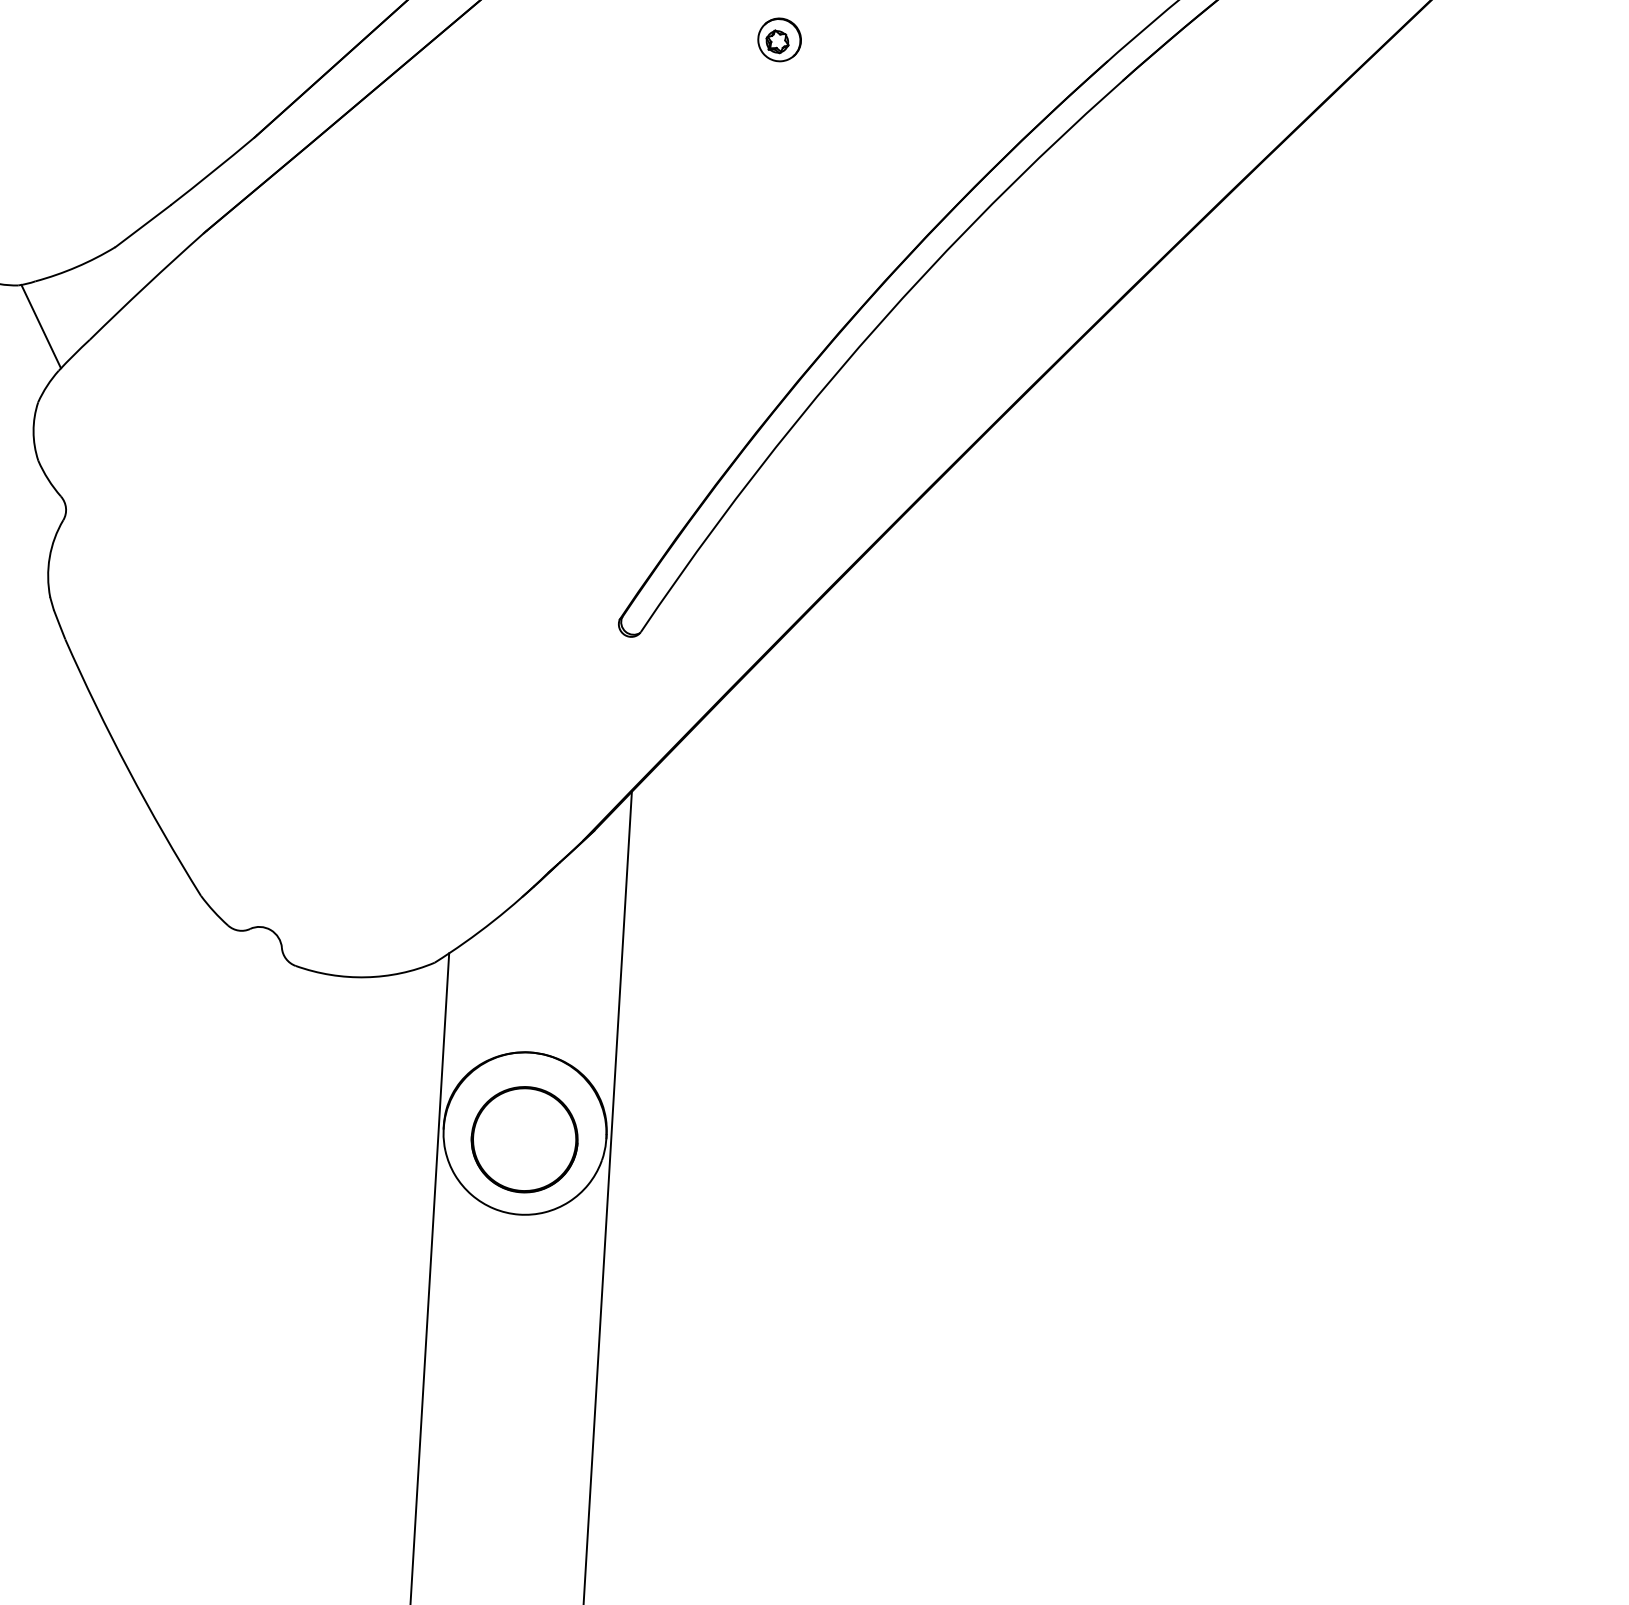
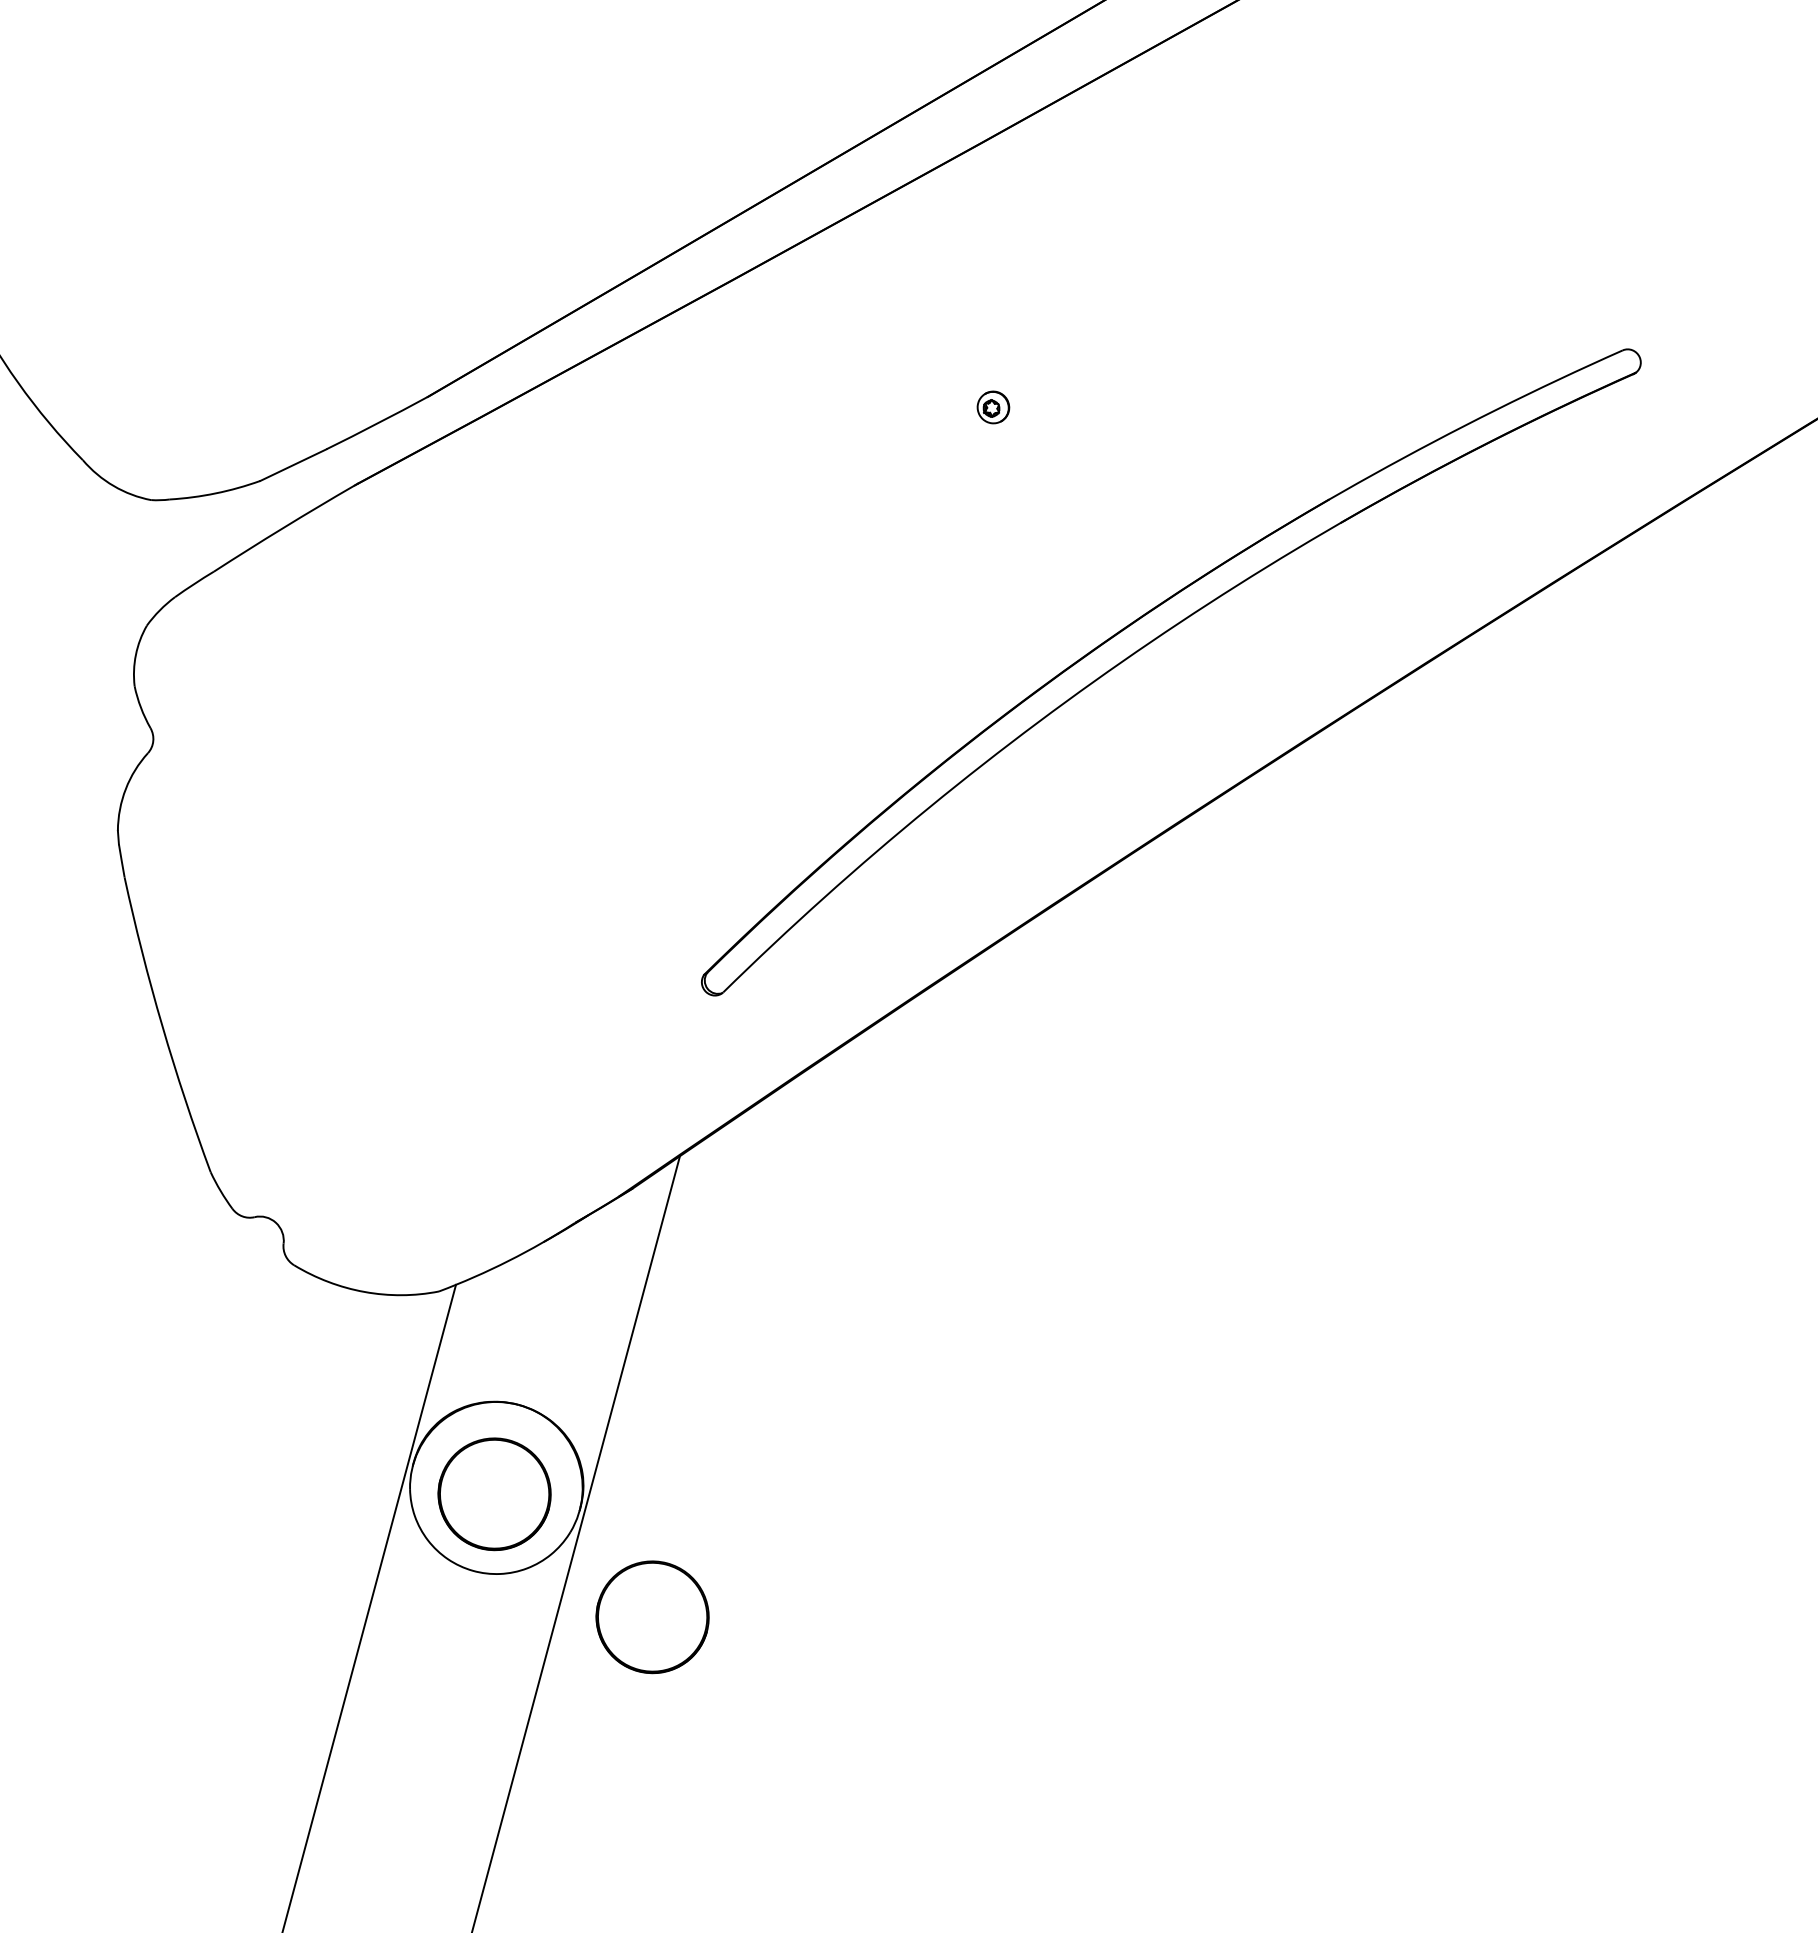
part: (779, 39) -> (993, 407), size x0.7
line: (40, 326) -> (165, 547), removed
part: (694, 1223) -> (652, 1617), added

